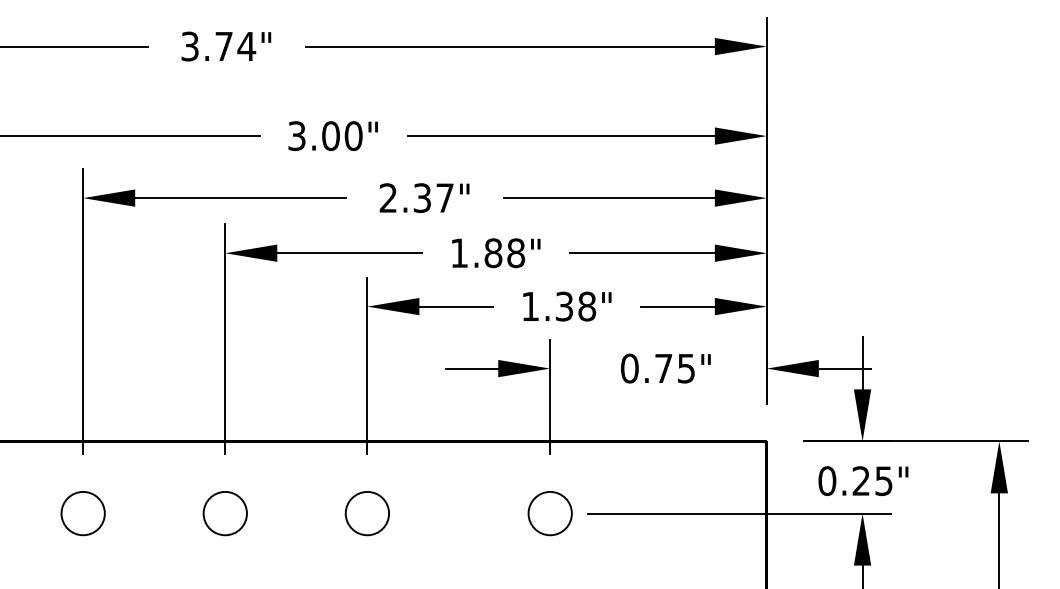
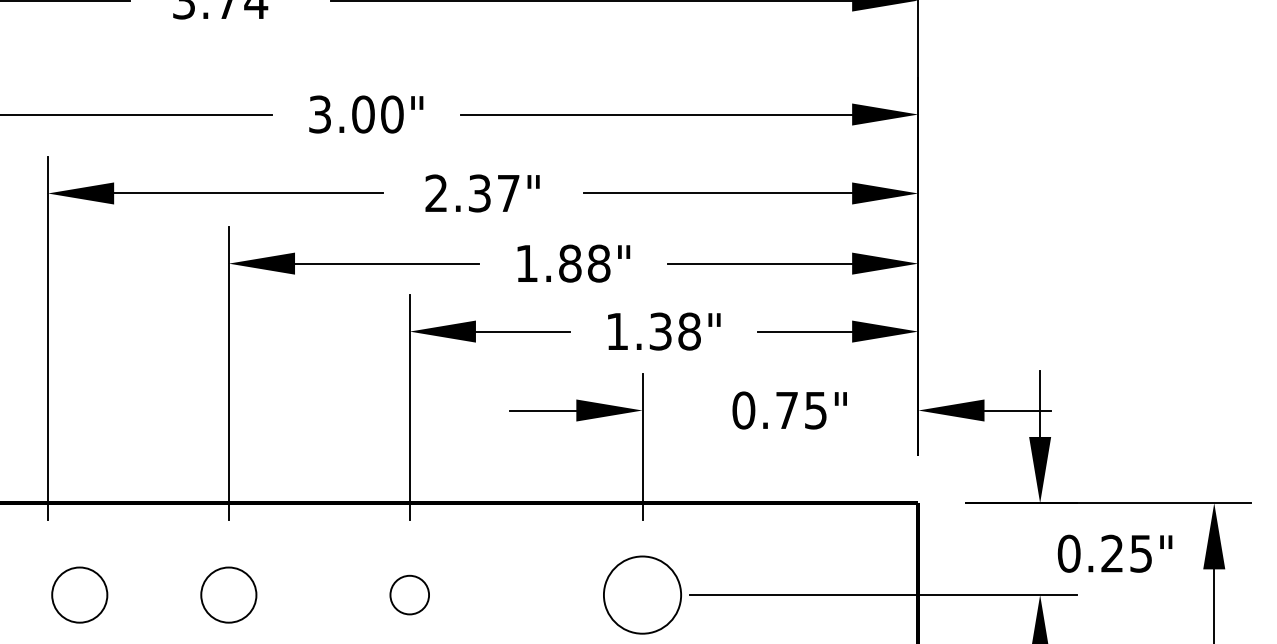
text: (863, 480) -> (1115, 552), moved
circle: (82, 513) -> (78, 594), moved
circle: (367, 513) -> (409, 594), size x0.7
circle: (549, 513) -> (641, 594), size x1.4

